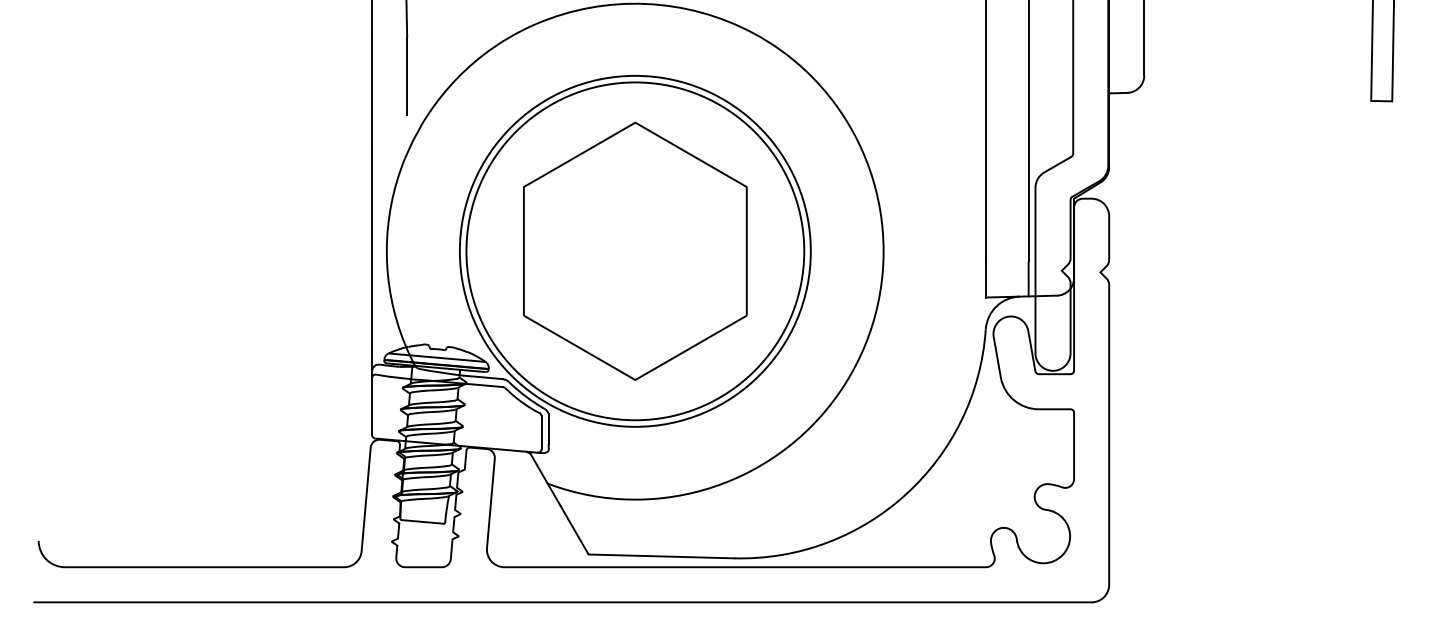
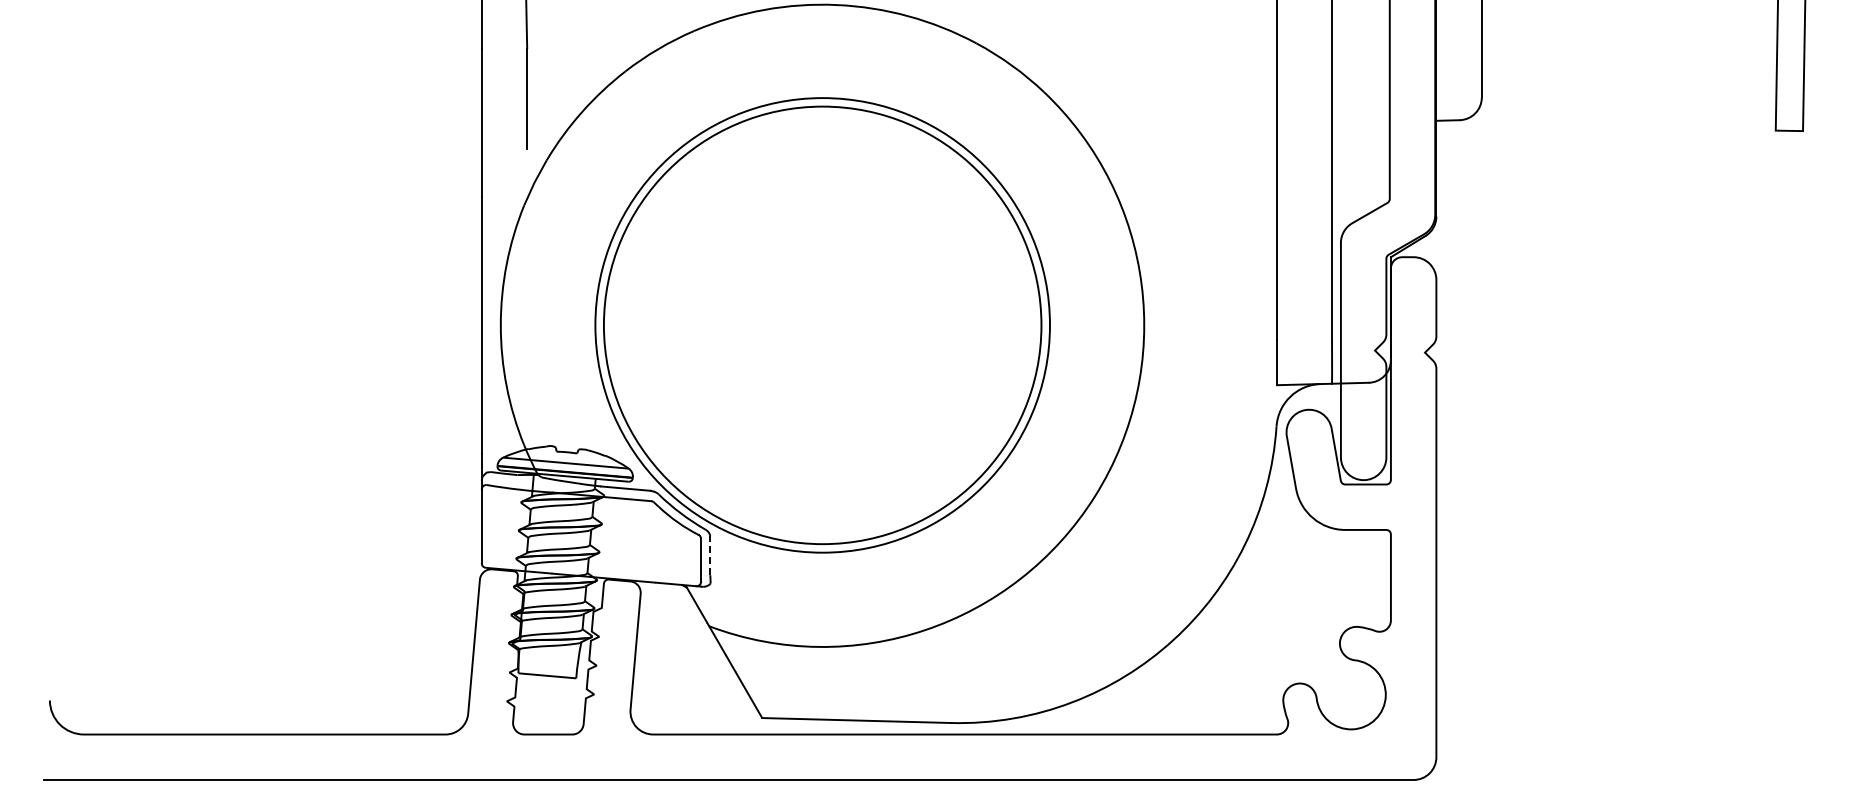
part: (635, 250) -> (822, 324), removed
line: (548, 429) -> (710, 555), solid -> dashed

